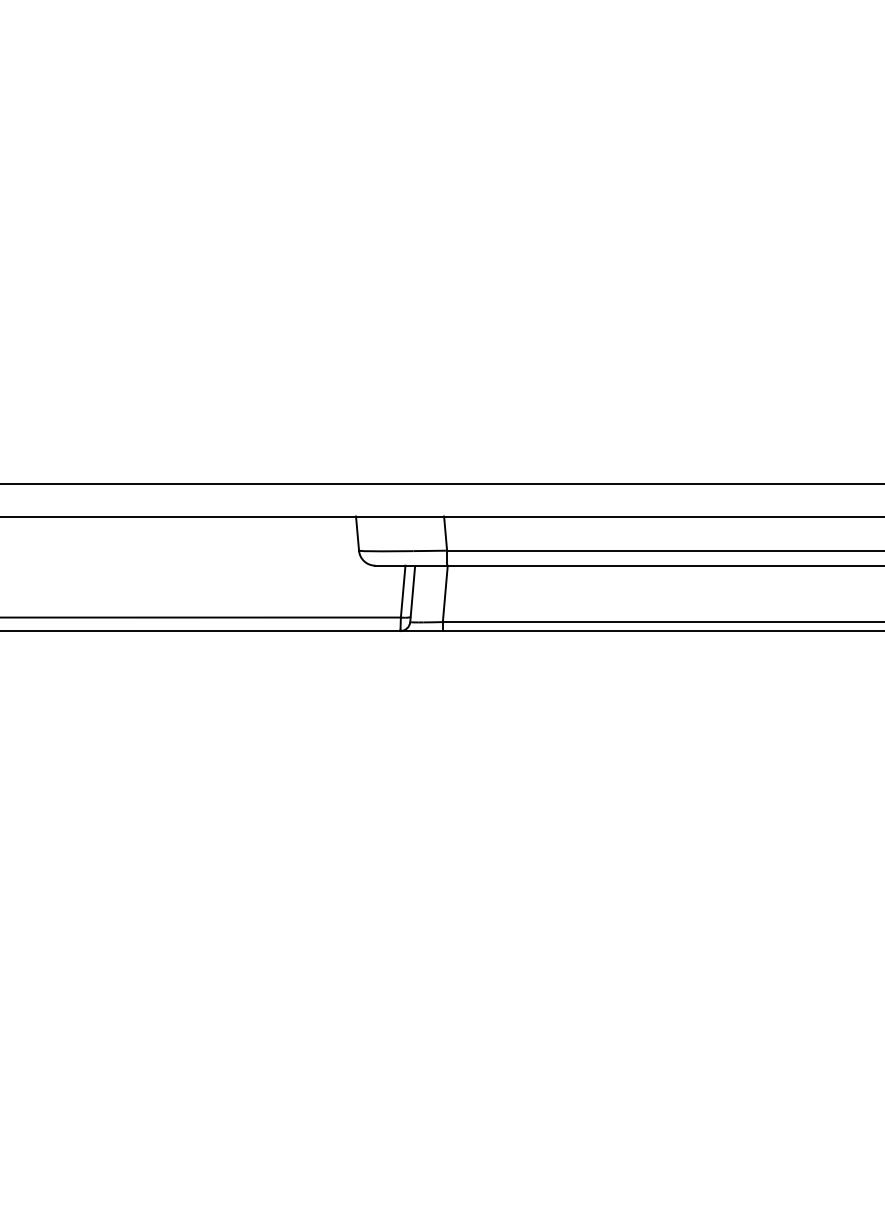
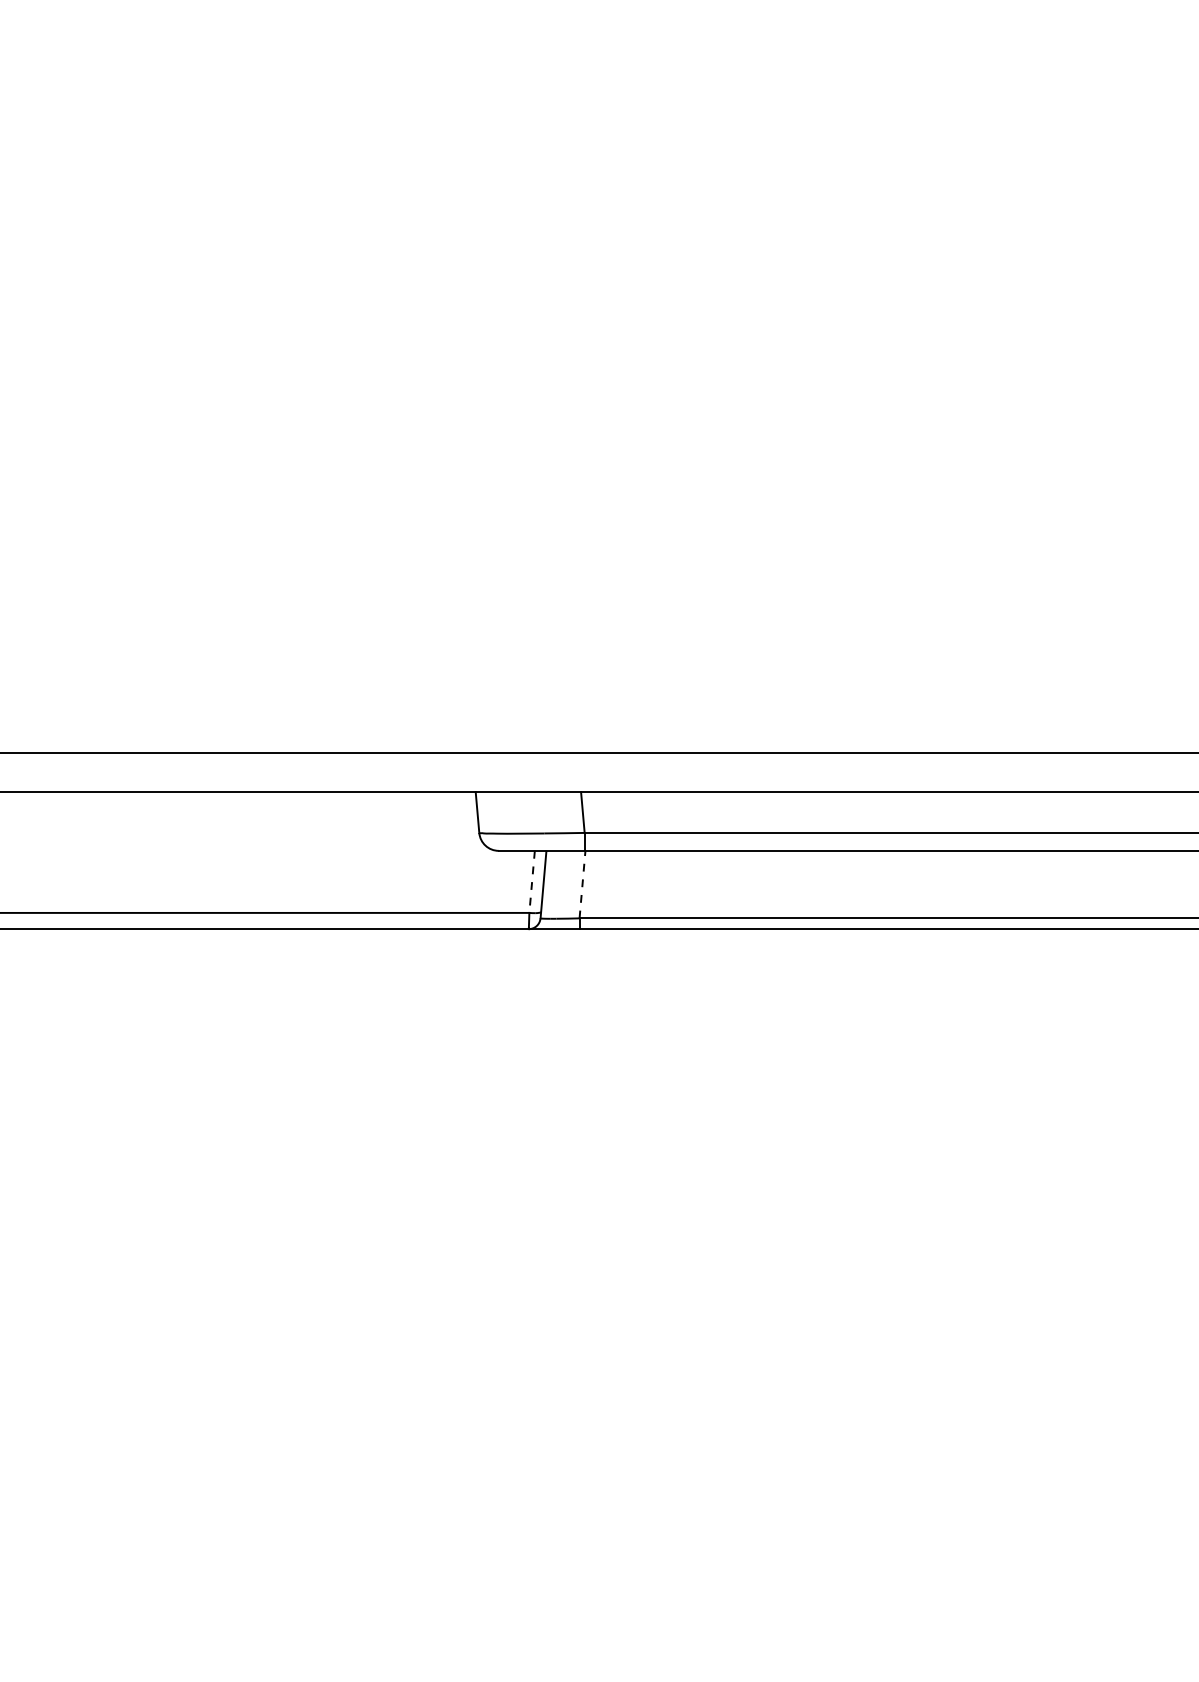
line: (403, 592) -> (532, 882), solid -> dashed
line: (445, 593) -> (582, 884), solid -> dashed

